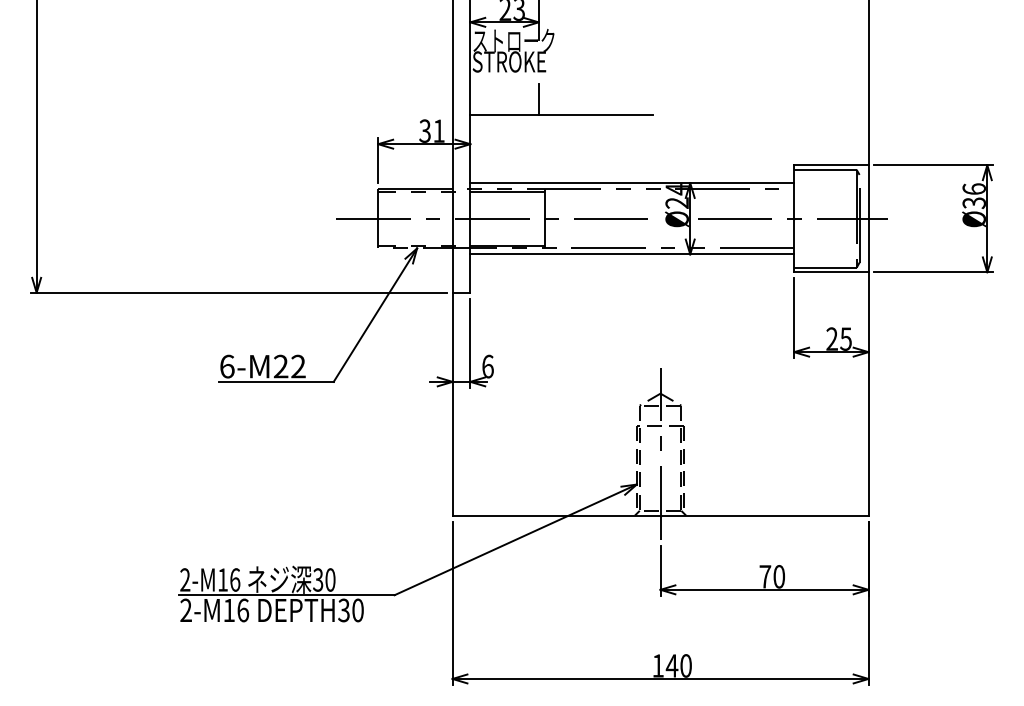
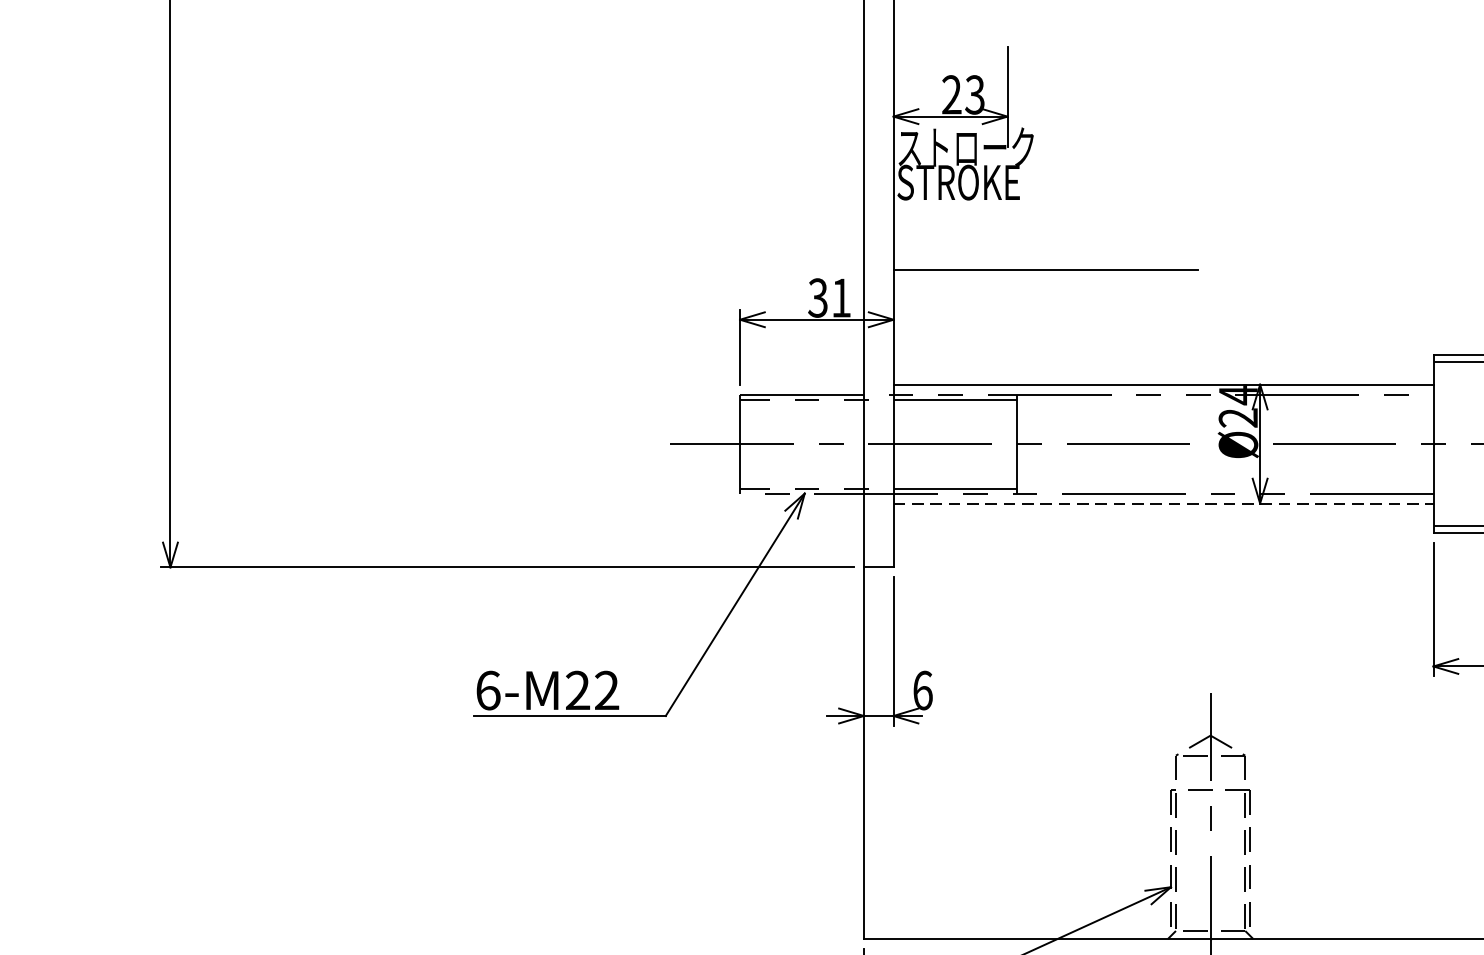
line: (538, 98) -> (1007, 243), removed
line: (632, 254) -> (1163, 503), solid -> dashed

